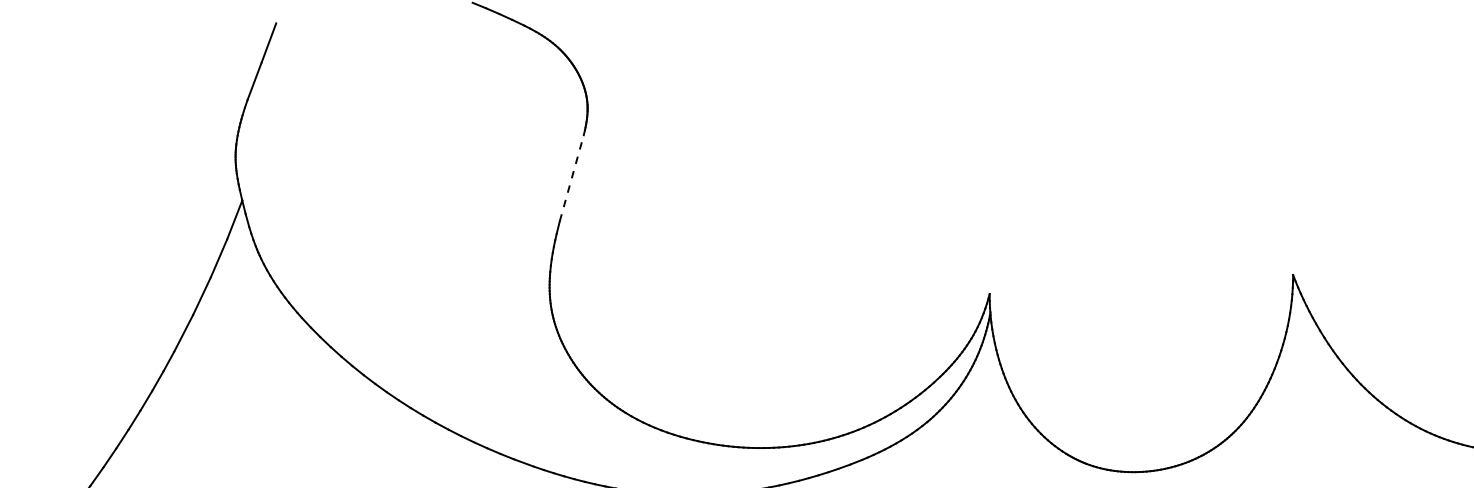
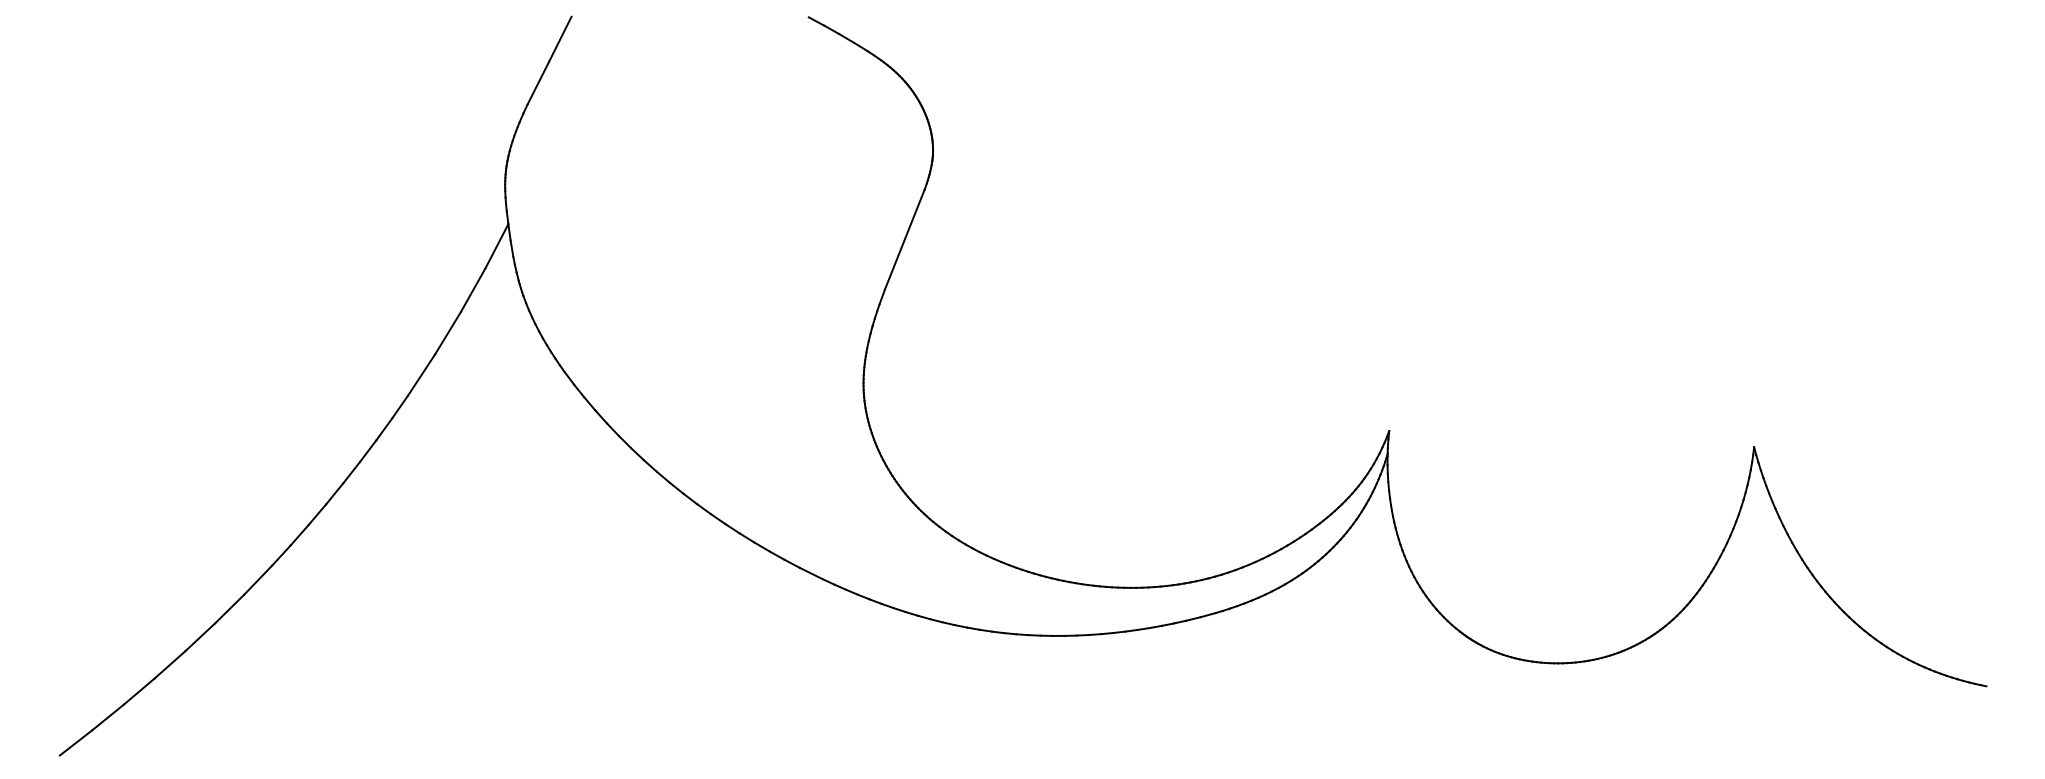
line: (571, 178) -> (904, 239), dashed -> solid

